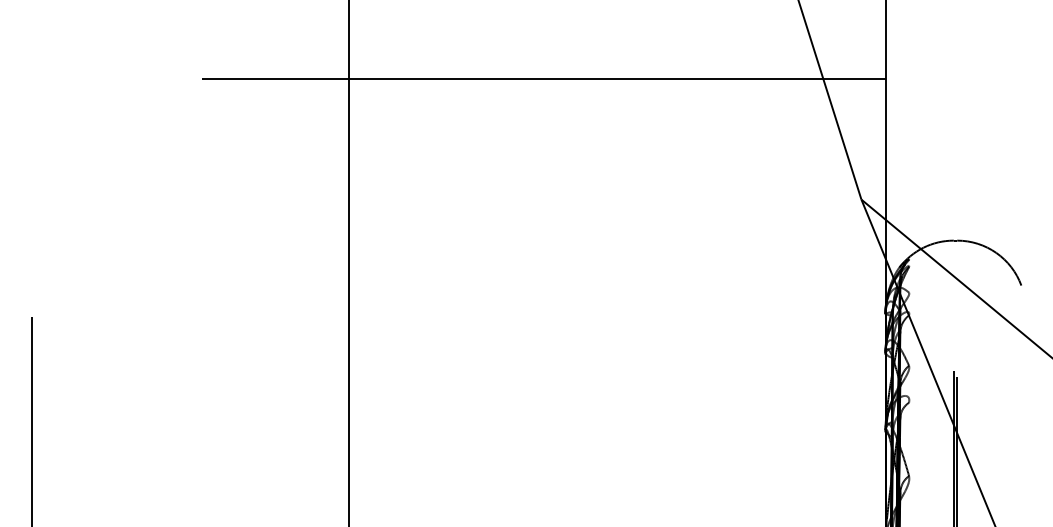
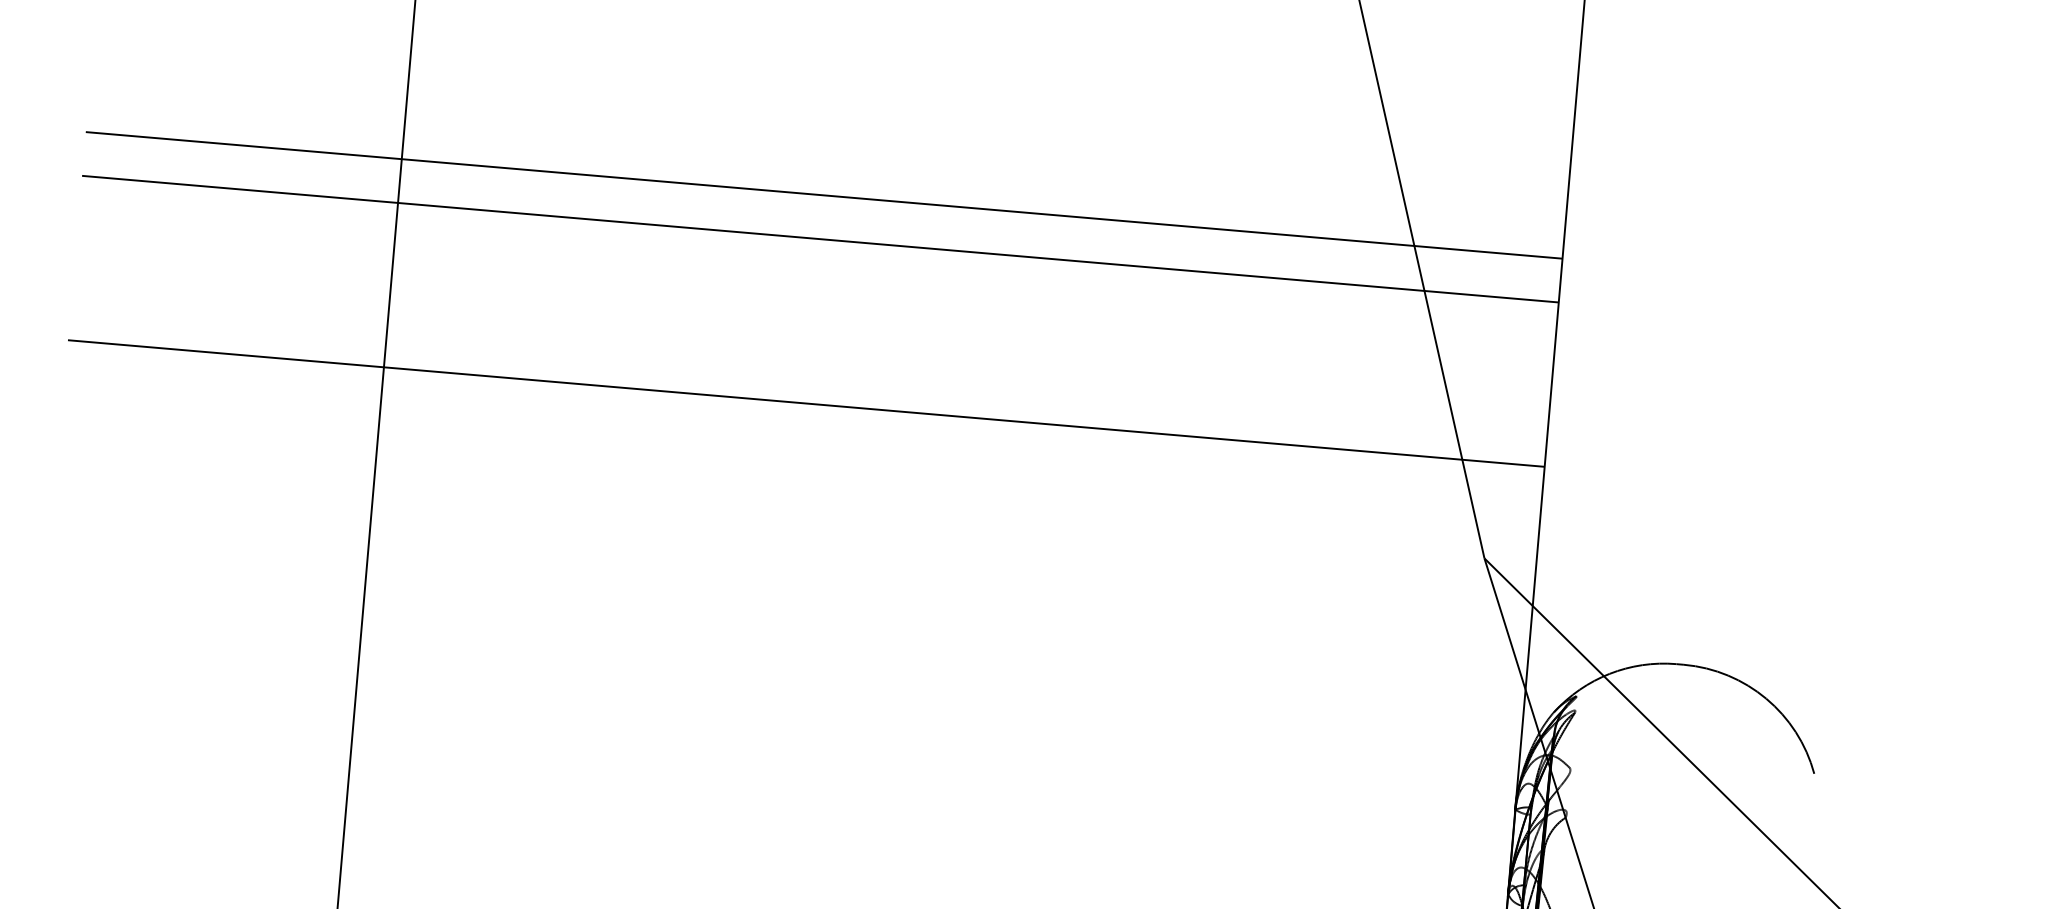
line: (543, 58) -> (823, 194), added
line: (543, 155) -> (805, 404), added

